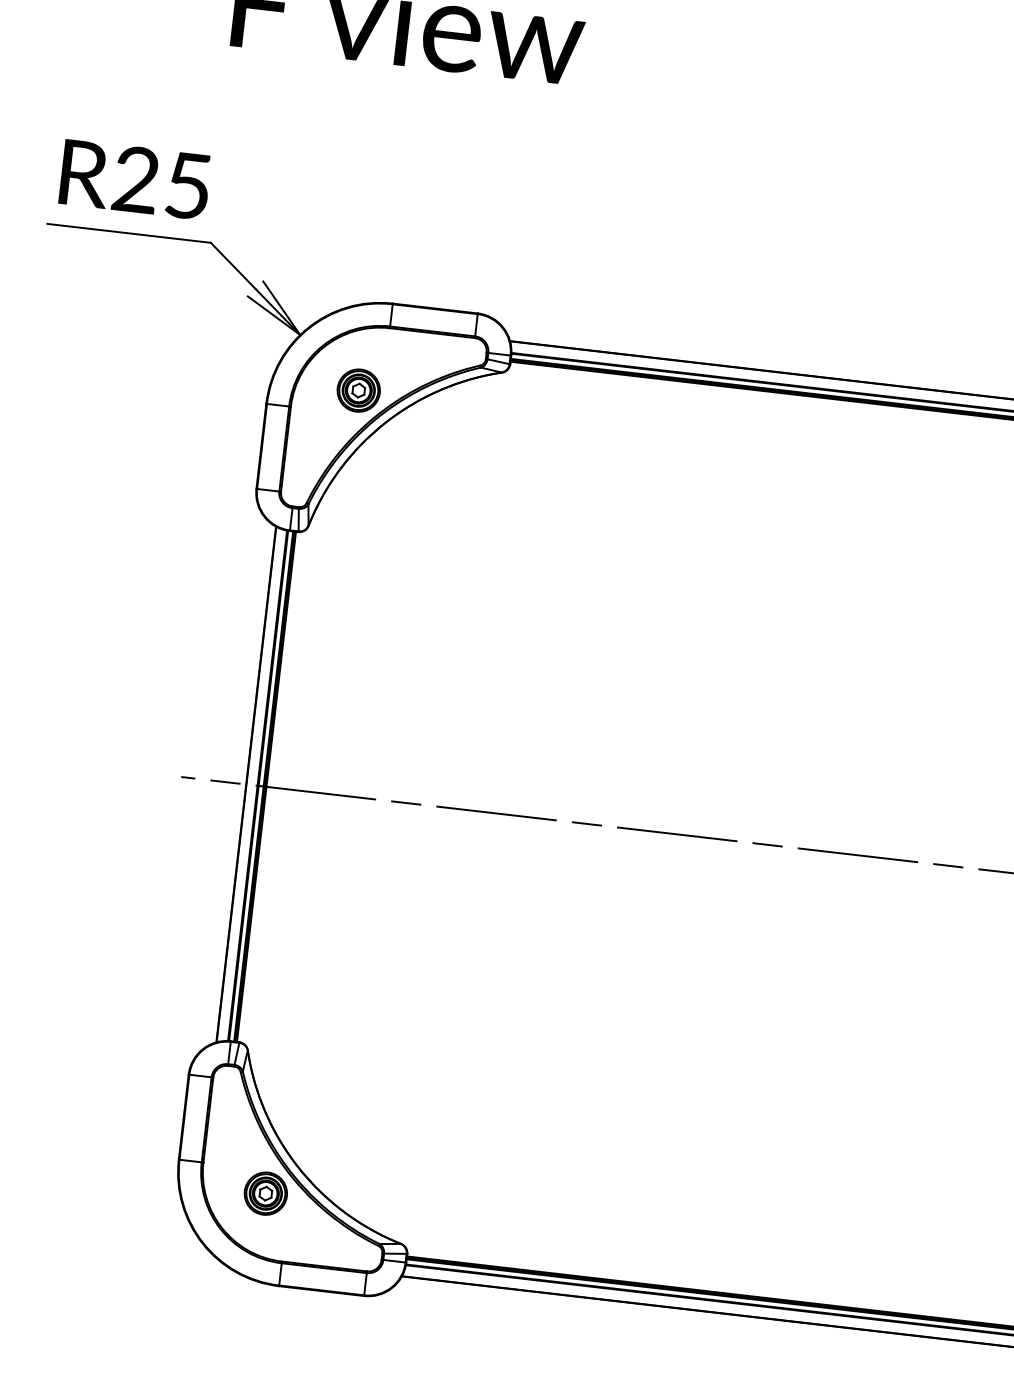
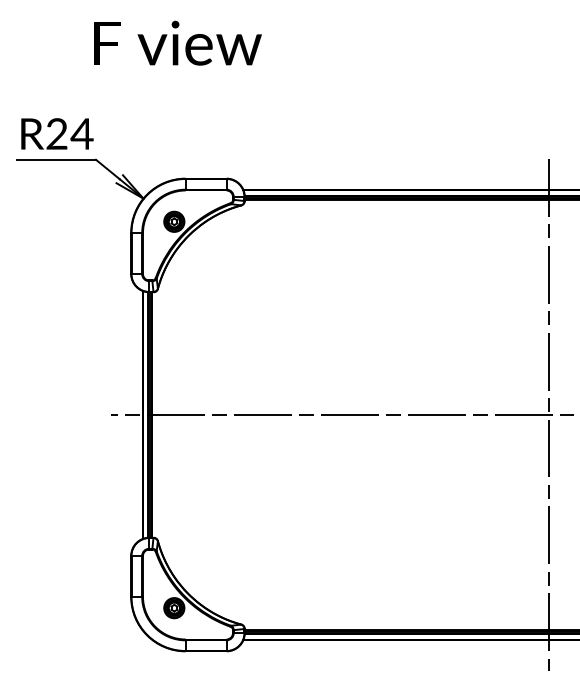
text: (187, 184) -> (81, 133), R25 -> R24

